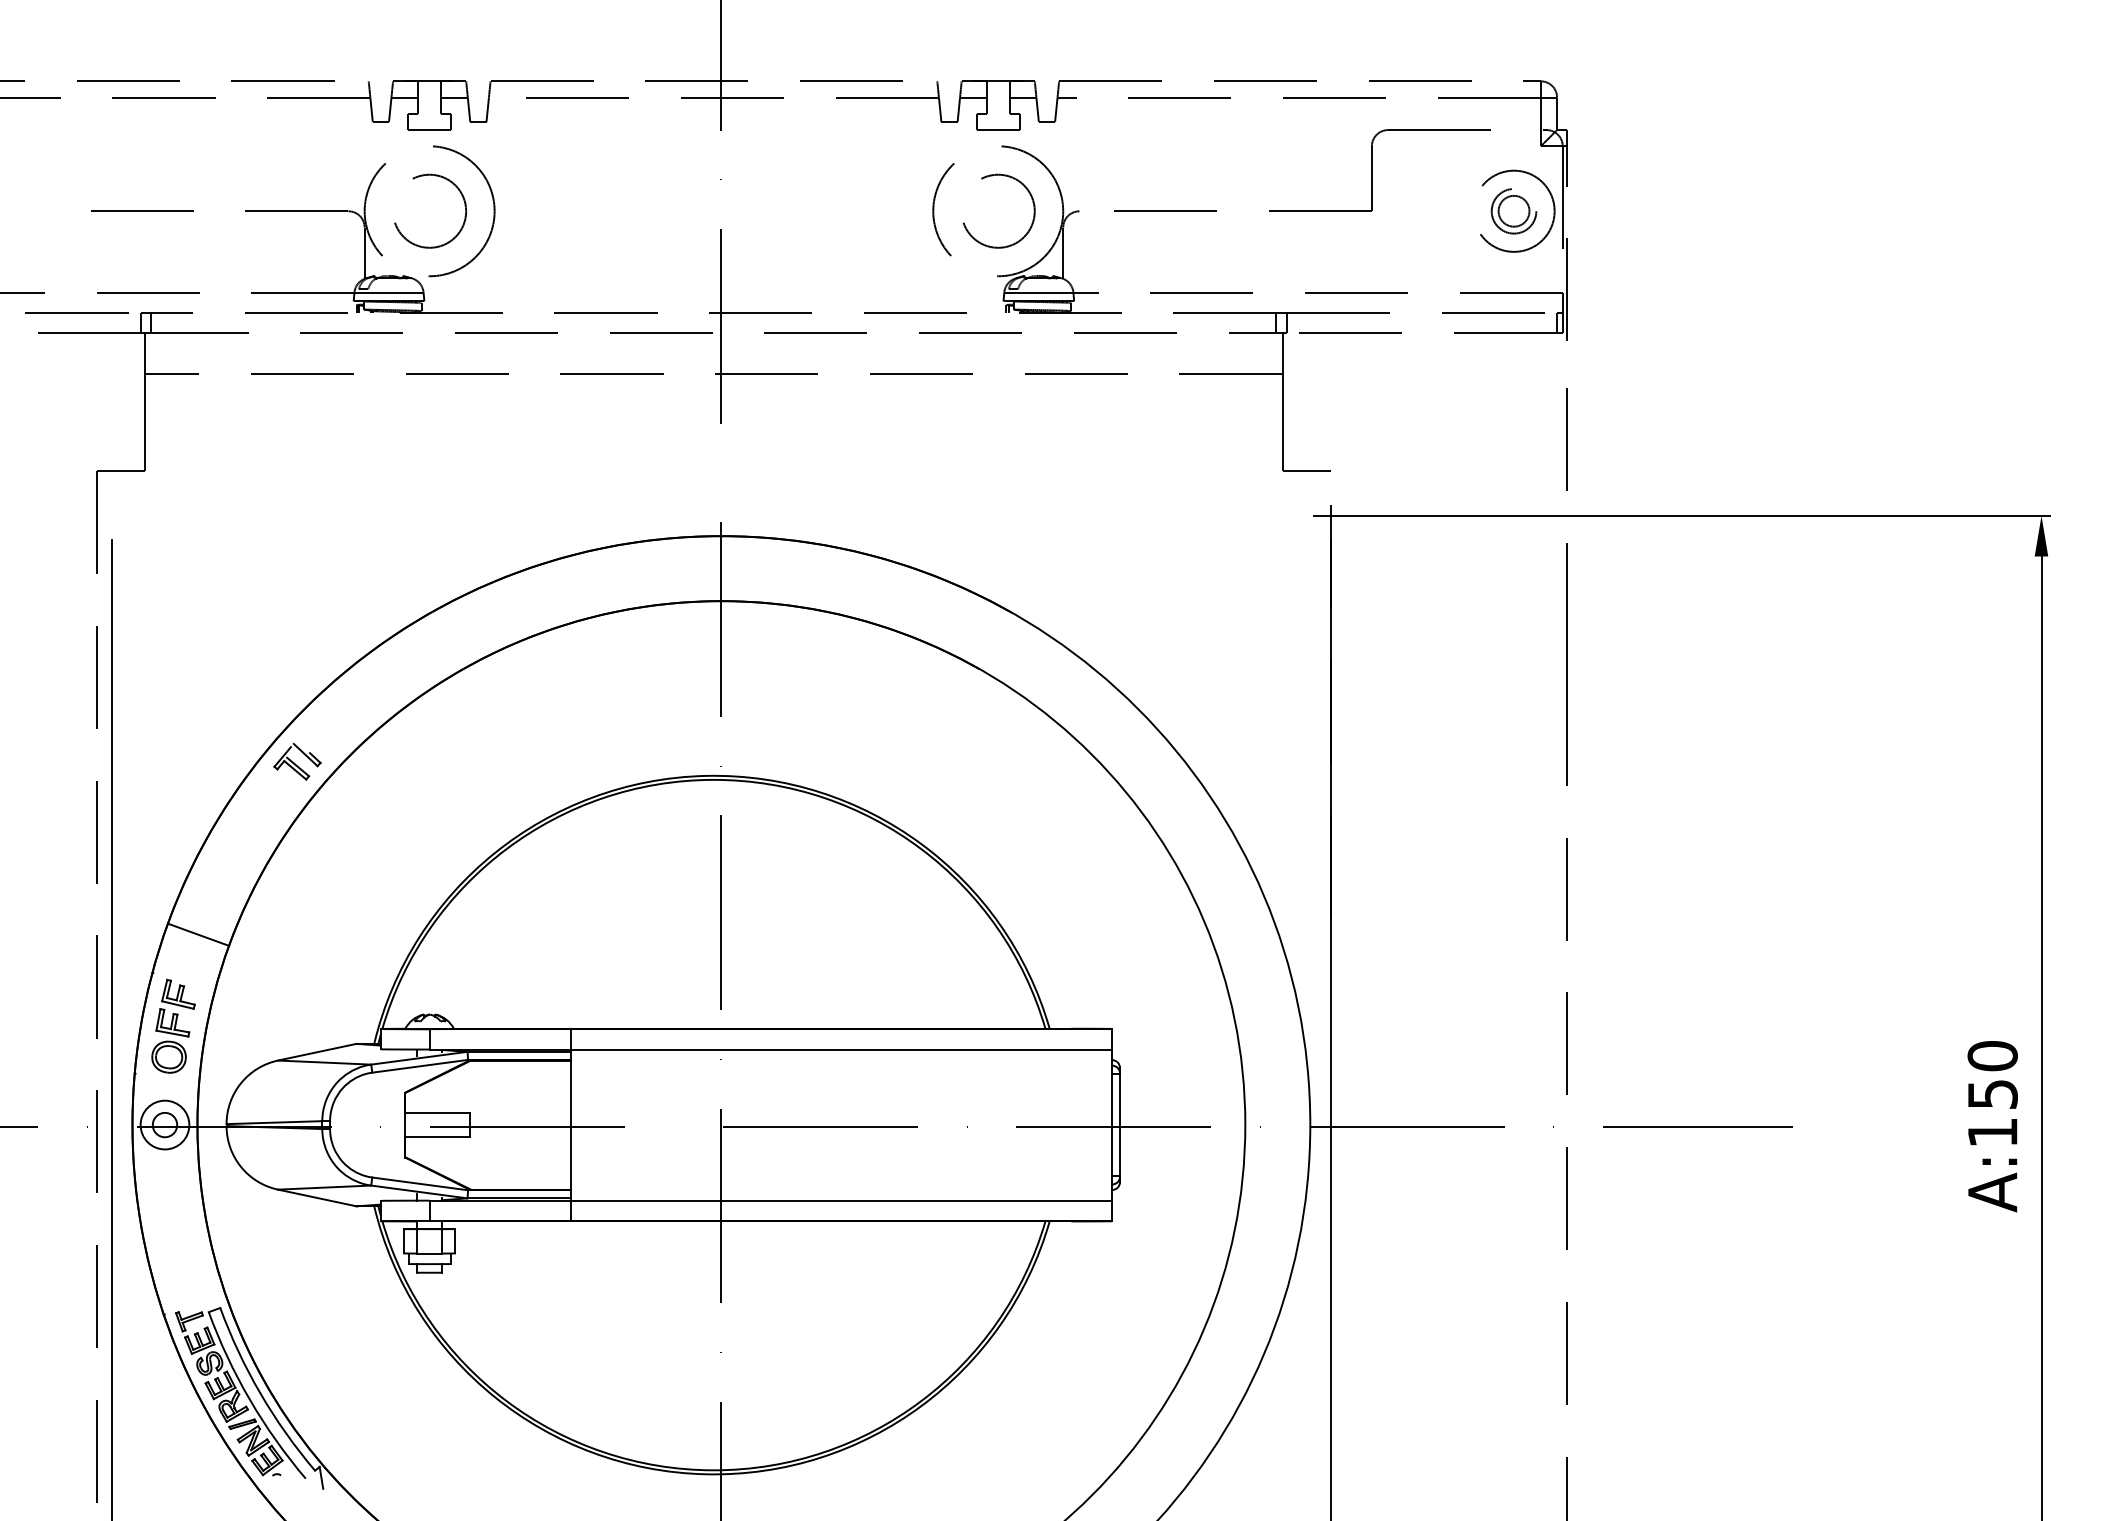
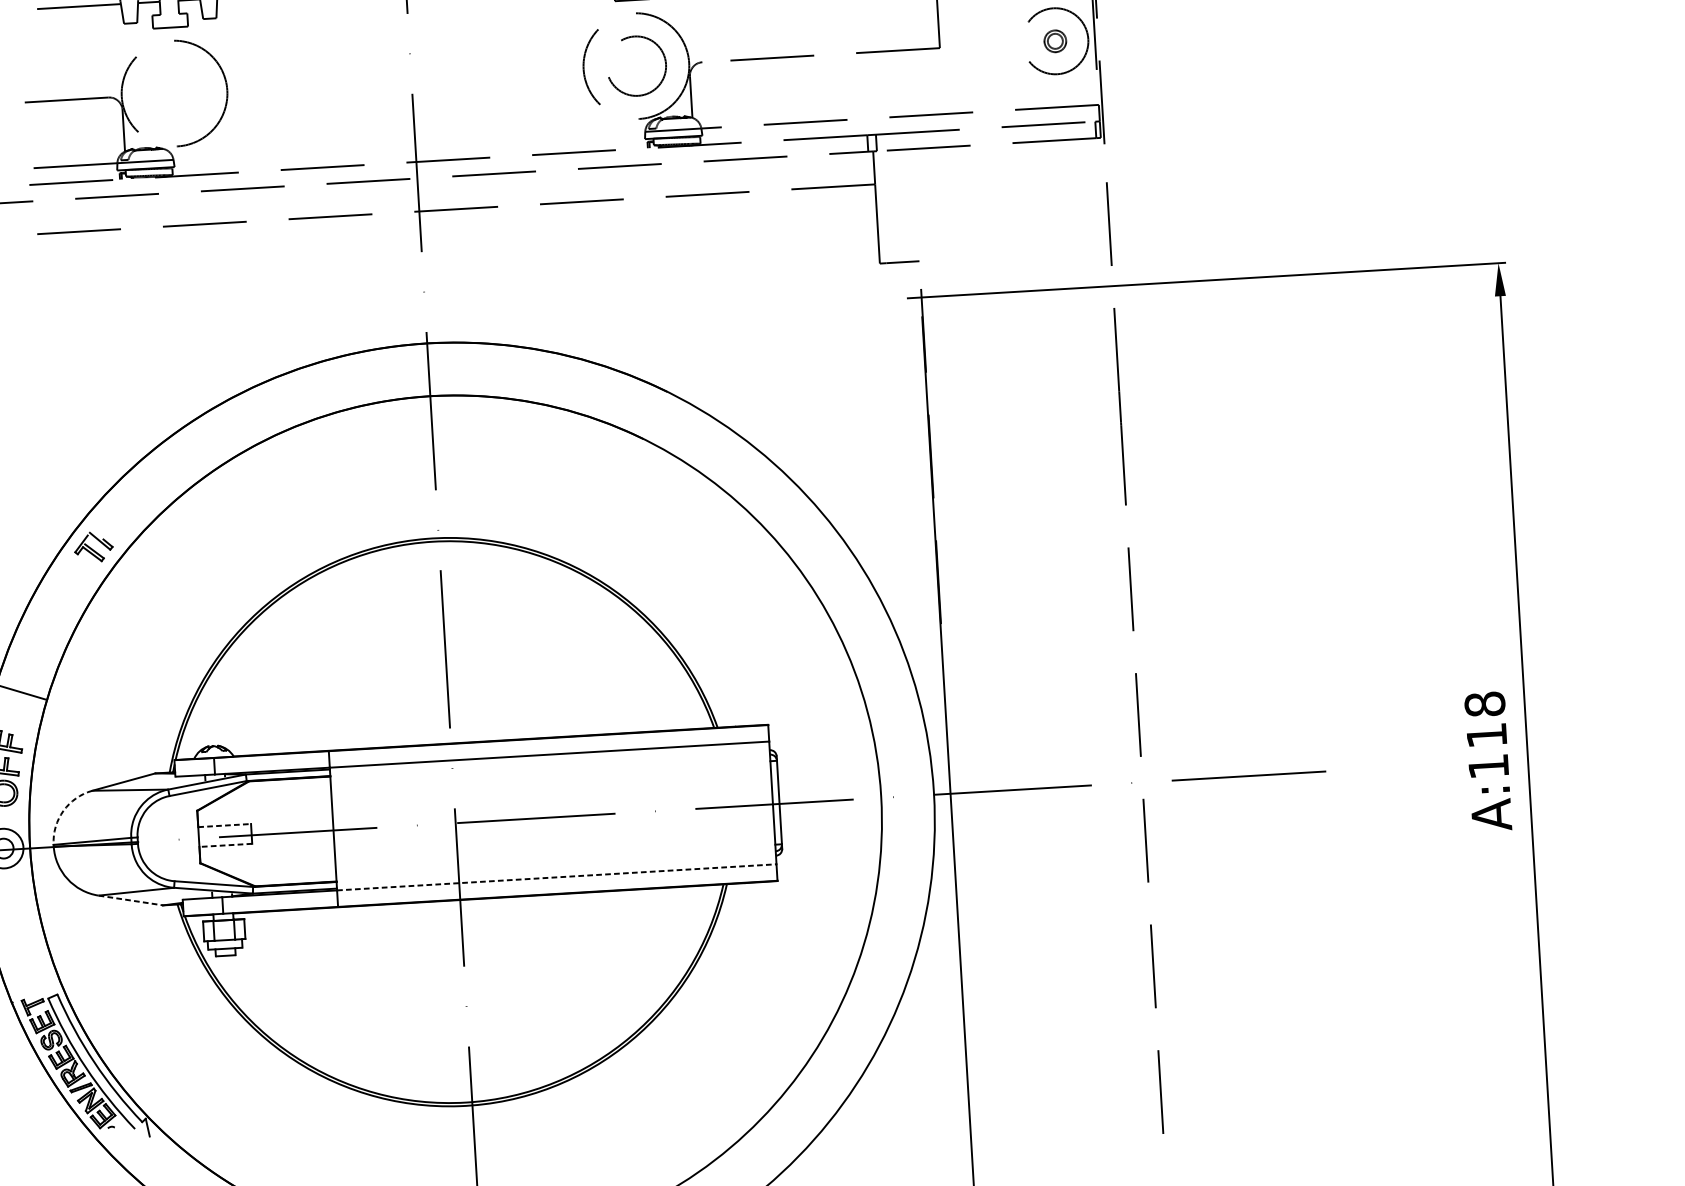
circle: (430, 210) -> (175, 92), removed
part: (1513, 211) -> (1054, 41), size x0.6
text: (1992, 1074) -> (1485, 719), A:150 -> A:118
arc: (241, 1083) -> (63, 811), solid -> dashed
line: (438, 1112) -> (225, 825), solid -> dashed
line: (437, 1137) -> (225, 845), solid -> dashed
line: (317, 1198) -> (131, 900), solid -> dashed
line: (841, 1200) -> (556, 877), solid -> dashed

